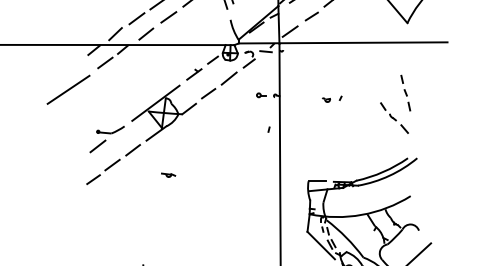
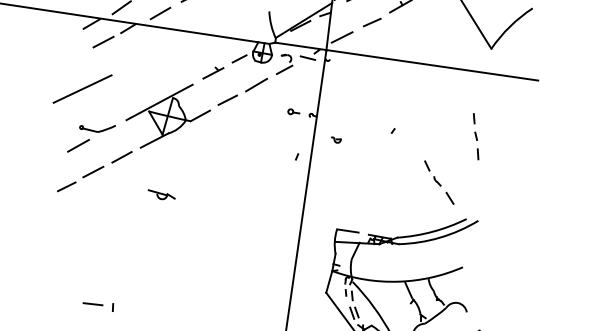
line: (68, 89) -> (82, 88), moved
part: (326, 99) -> (336, 139), moved
part: (394, 117) -> (439, 181), moved
part: (168, 174) -> (162, 194), size x1.6

